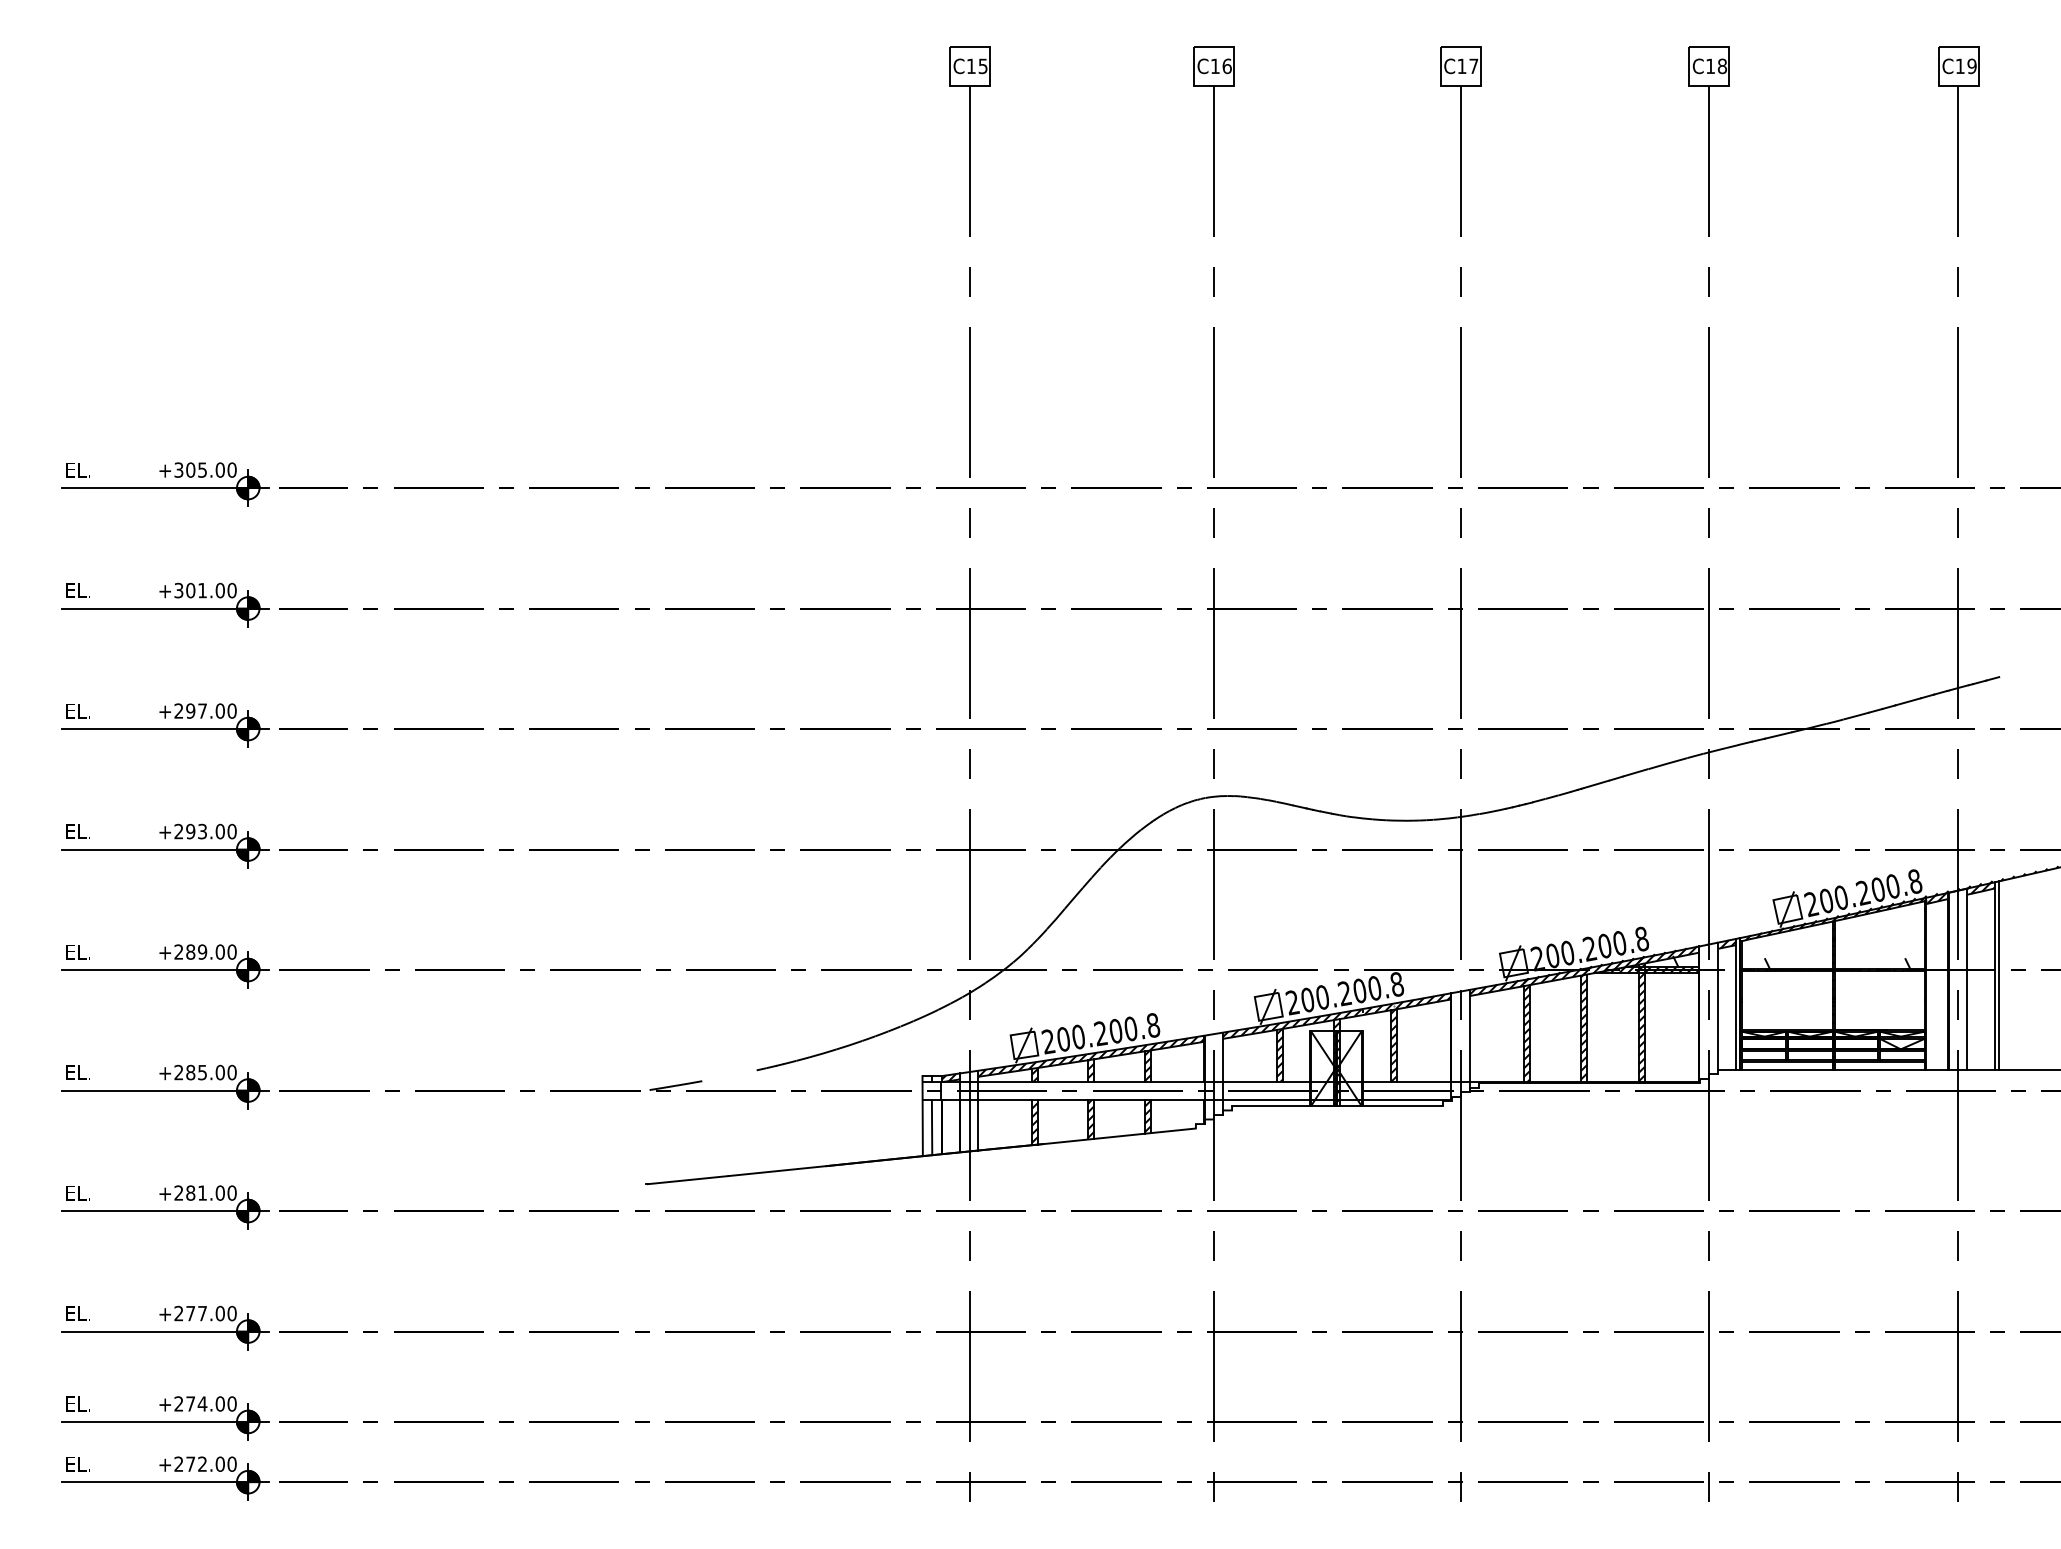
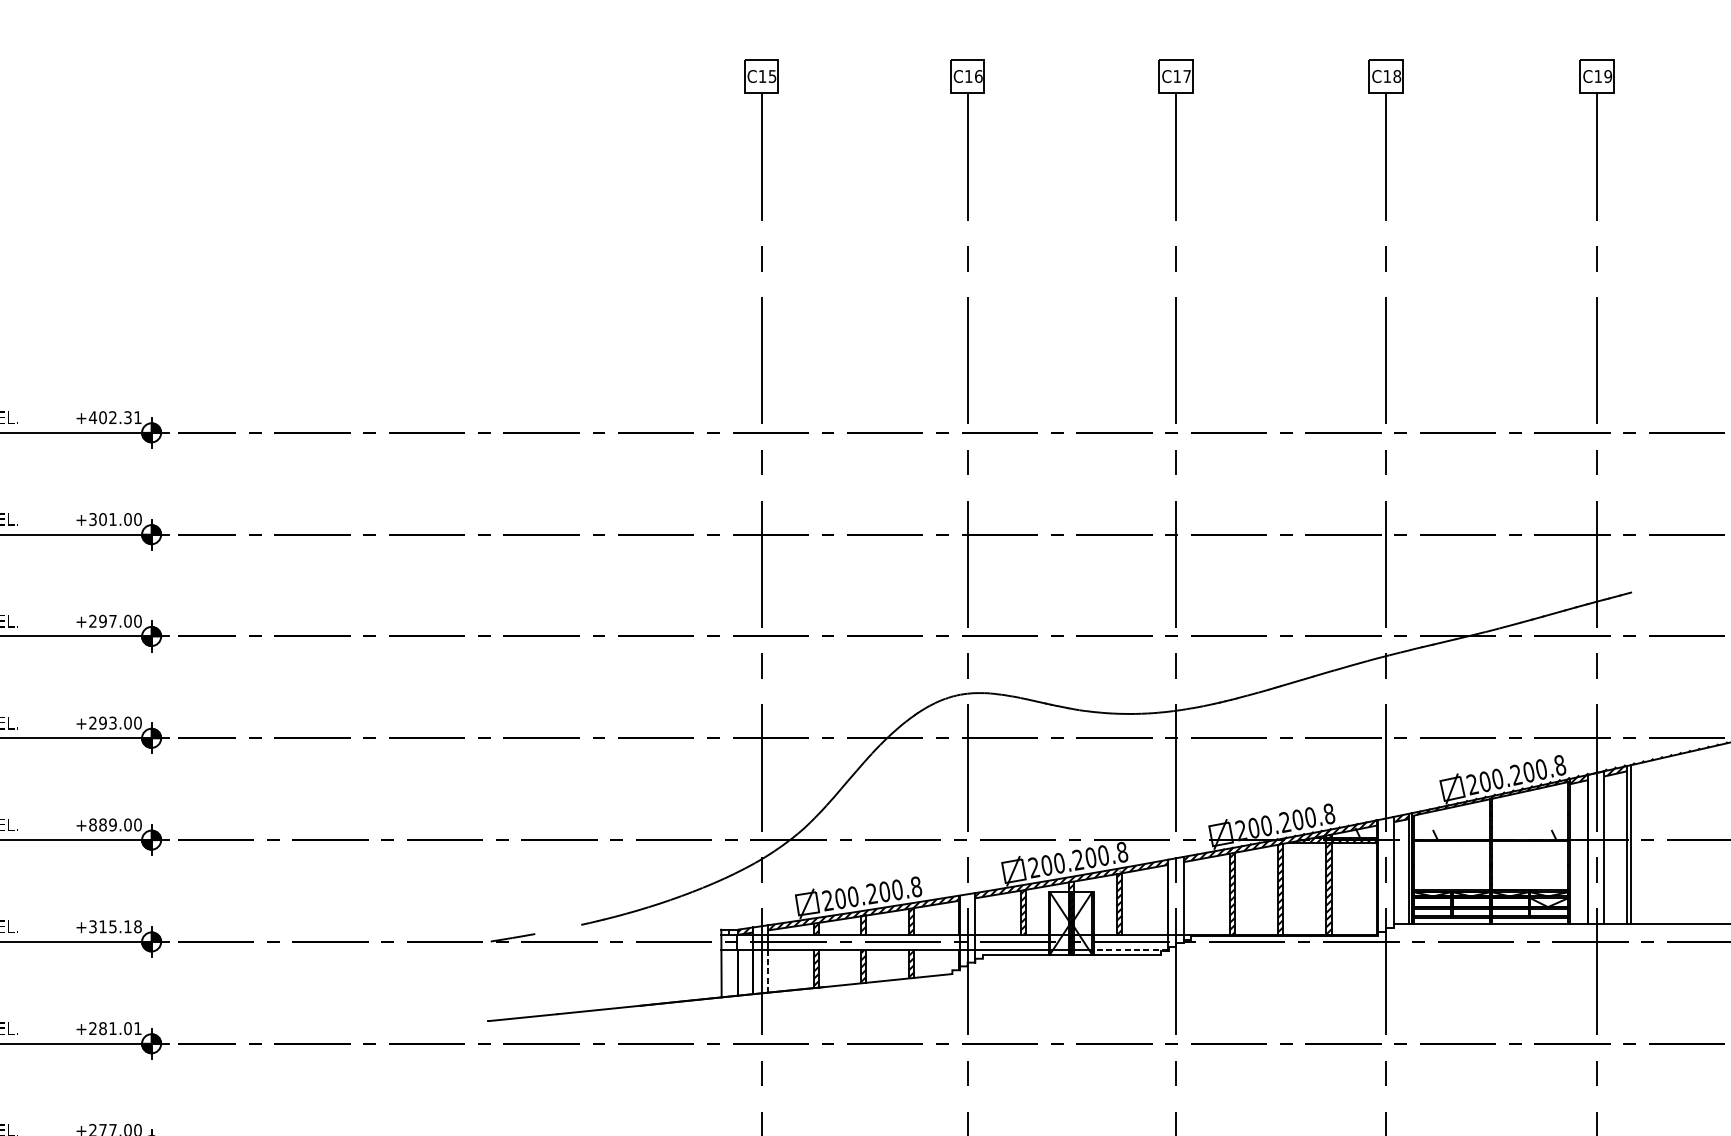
text: (205, 469) -> (115, 417), +305.00 -> +402.31
text: (178, 951) -> (92, 824), +289.00 -> +889.00
text: (205, 1072) -> (115, 926), +285.00 -> +315.18
line: (1407, 1099) -> (1131, 949), solid -> dashed
line: (978, 1125) -> (768, 971), solid -> dashed
line: (931, 1127) -> (728, 973), removed
text: (231, 1192) -> (137, 1028), +281.00 -> +281.01

